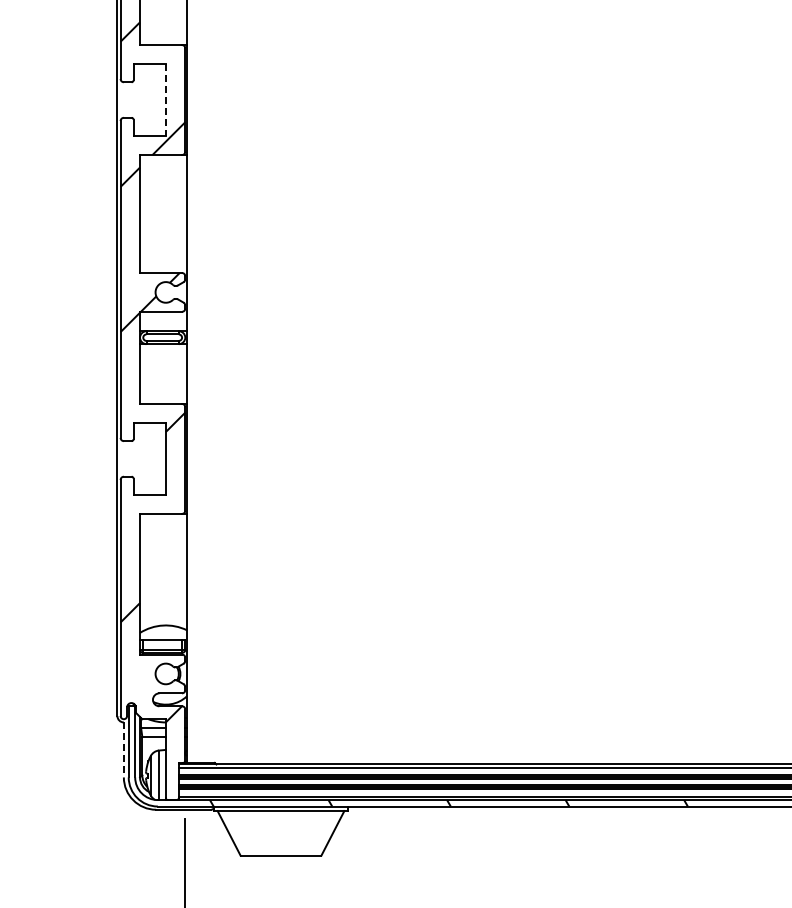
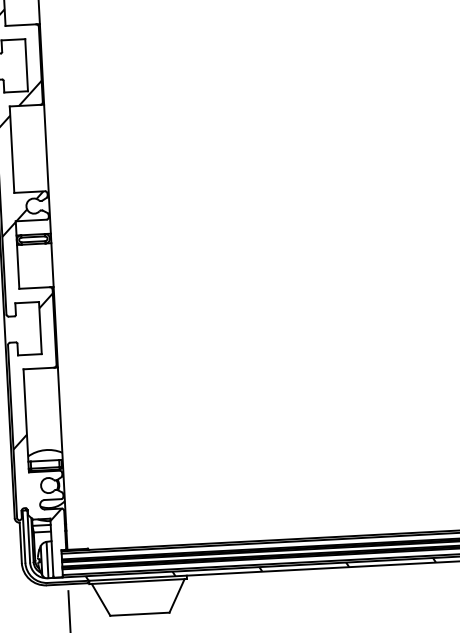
line: (165, 100) -> (26, 65), dashed -> solid
line: (123, 750) -> (20, 543), dashed -> solid

